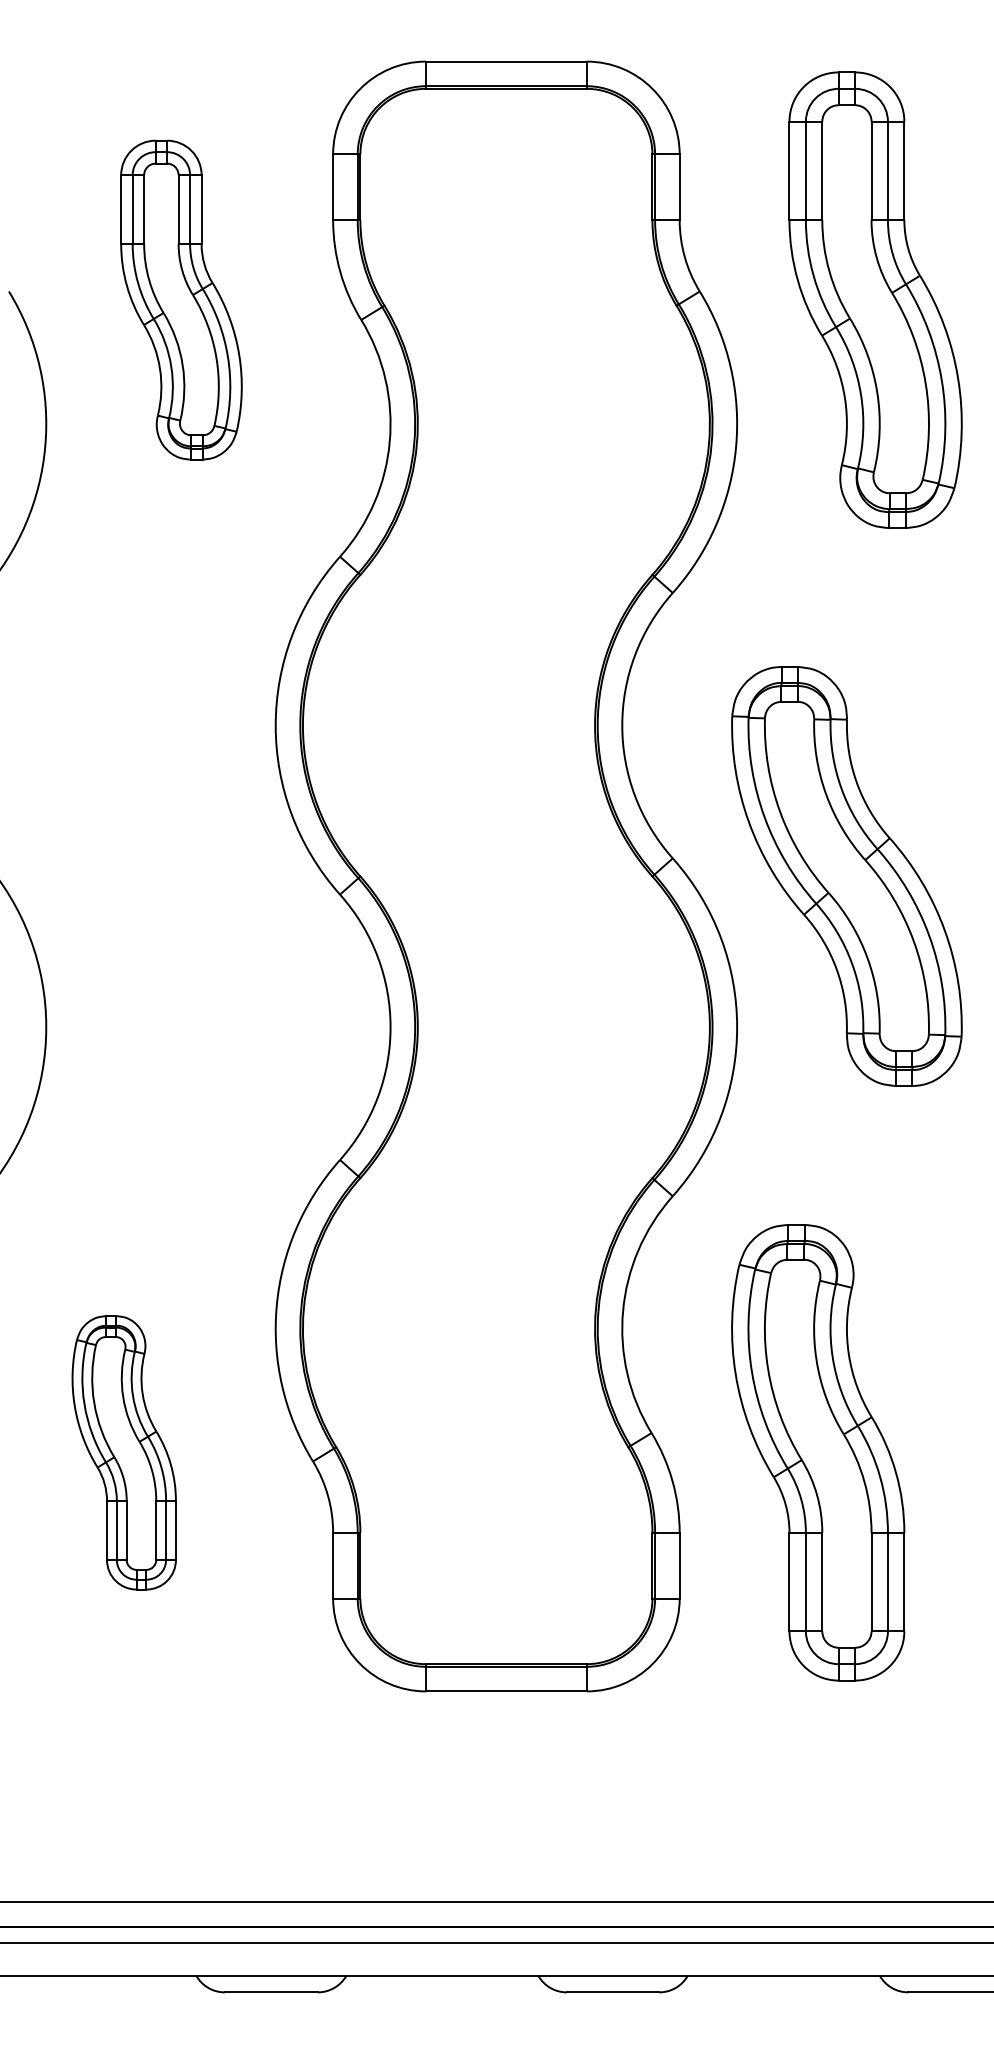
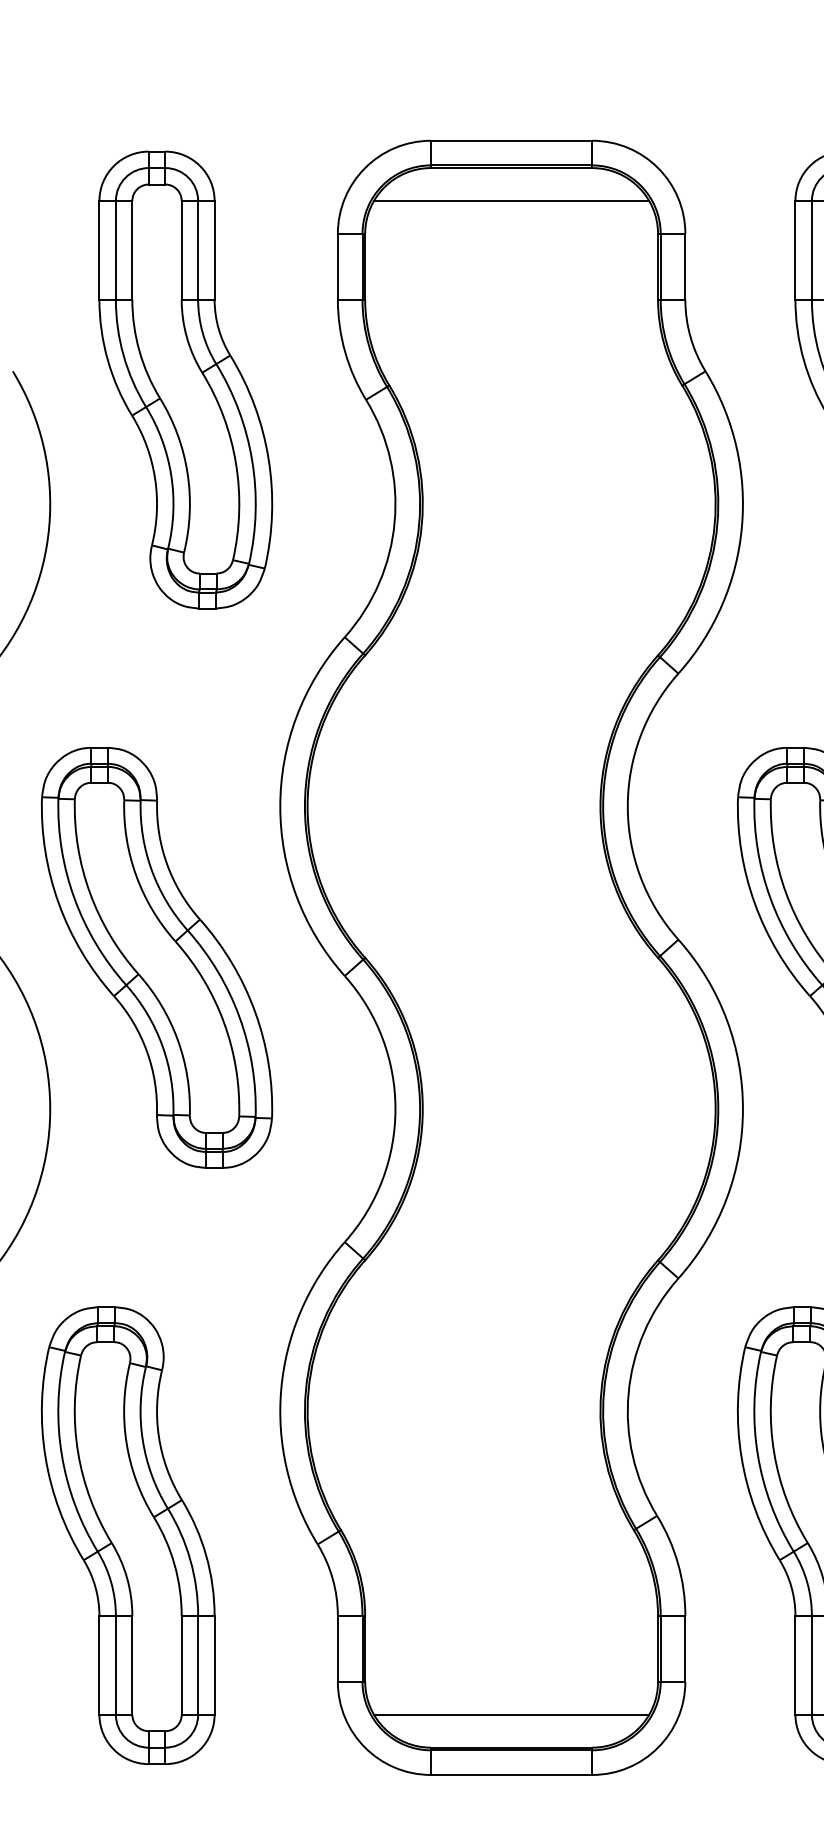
line: (506, 121) -> (511, 200), added
part: (181, 299) -> (185, 379), size x1.43
part: (152, 876) -> (156, 957), added
part: (124, 1452) -> (128, 1535), size x1.67
line: (506, 1631) -> (511, 1714), added

